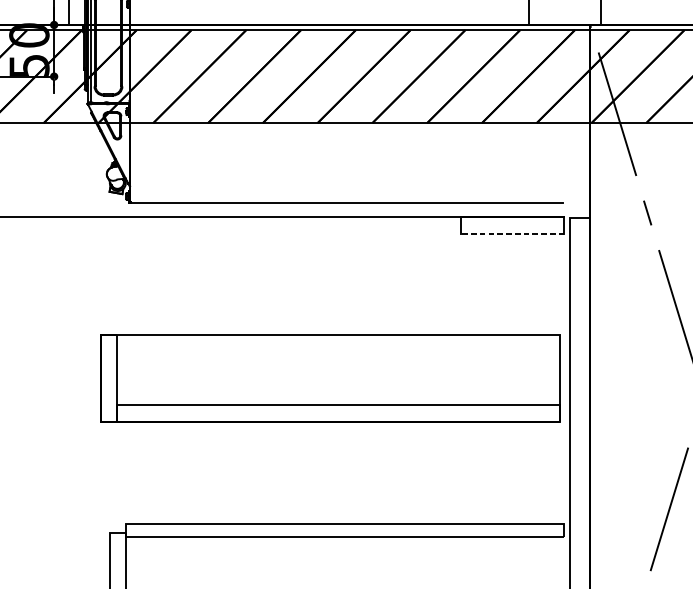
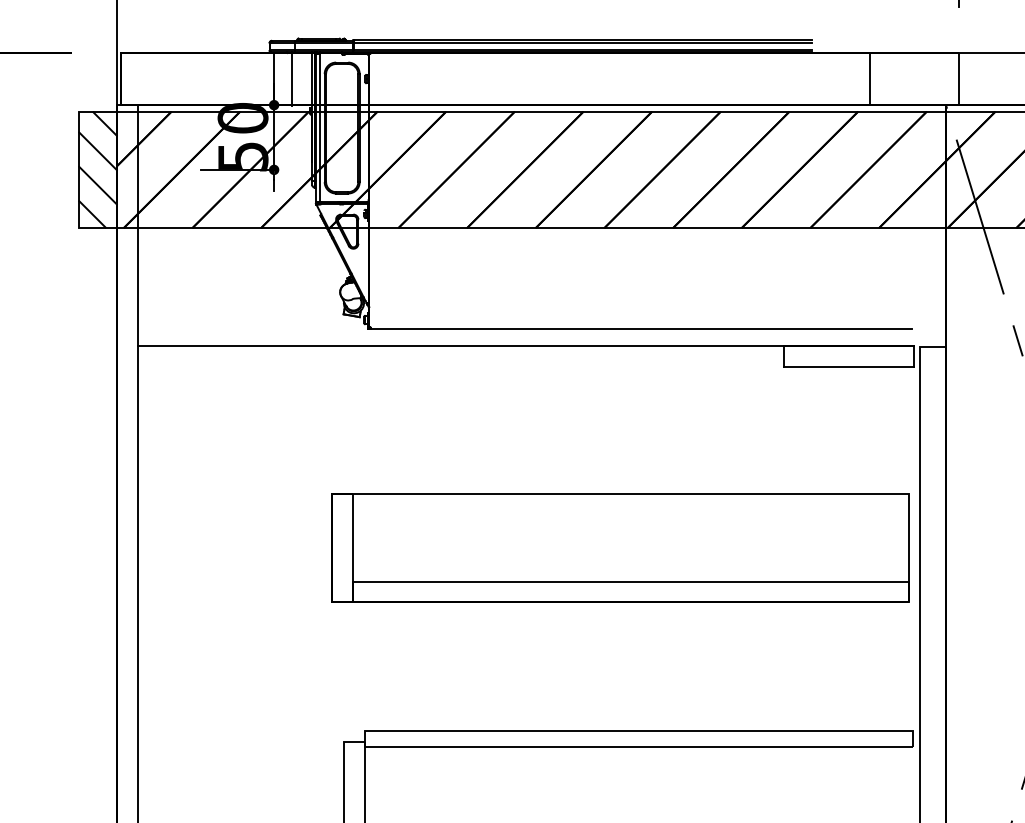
line: (512, 233) -> (848, 366), dashed -> solid

